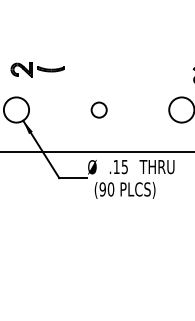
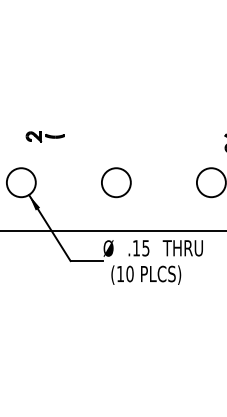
part: (36, 69) -> (44, 136), size x0.62
circle: (99, 109) -> (116, 182), size x1.67
text: (102, 188) -> (120, 273), (90 -> (10

